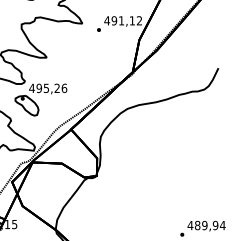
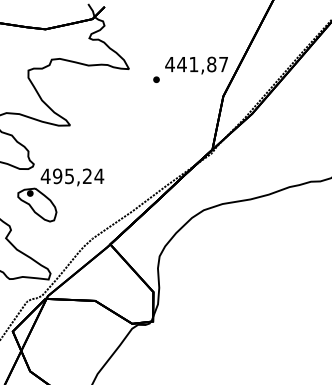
text: (126, 20) -> (202, 63), 491,12 -> 441,87
text: (64, 88) -> (99, 176), 495,26 -> 495,24

